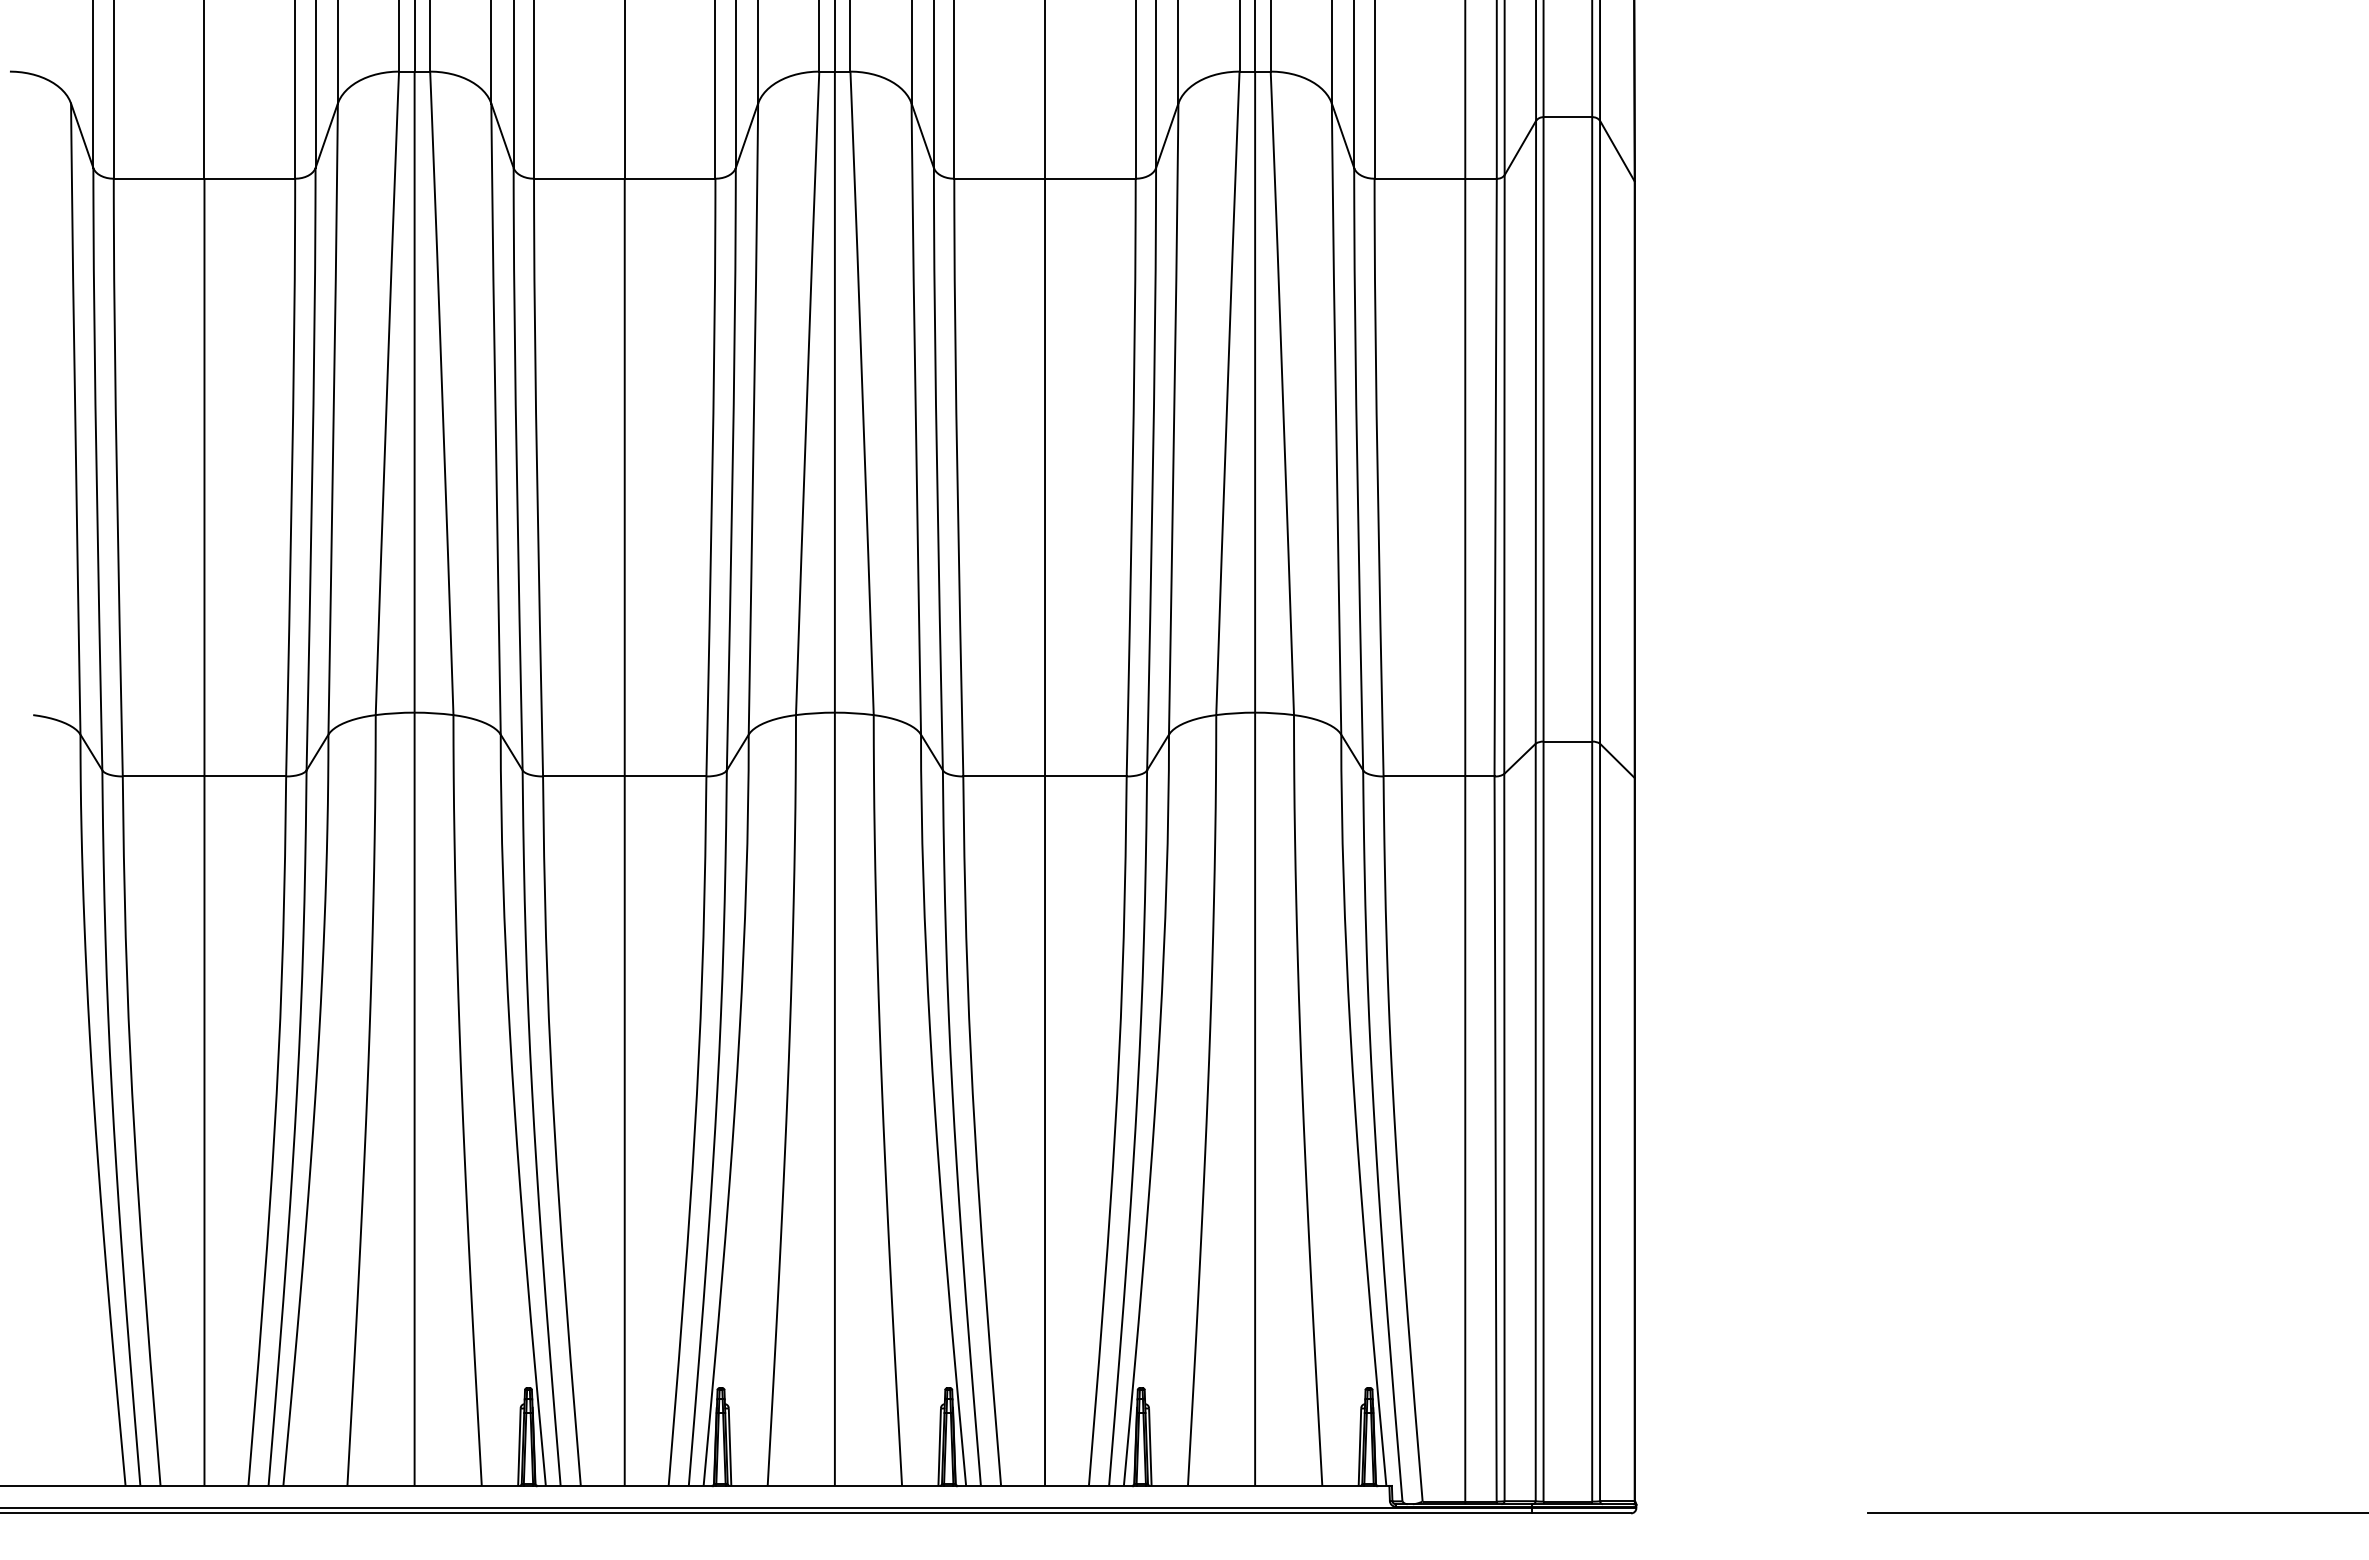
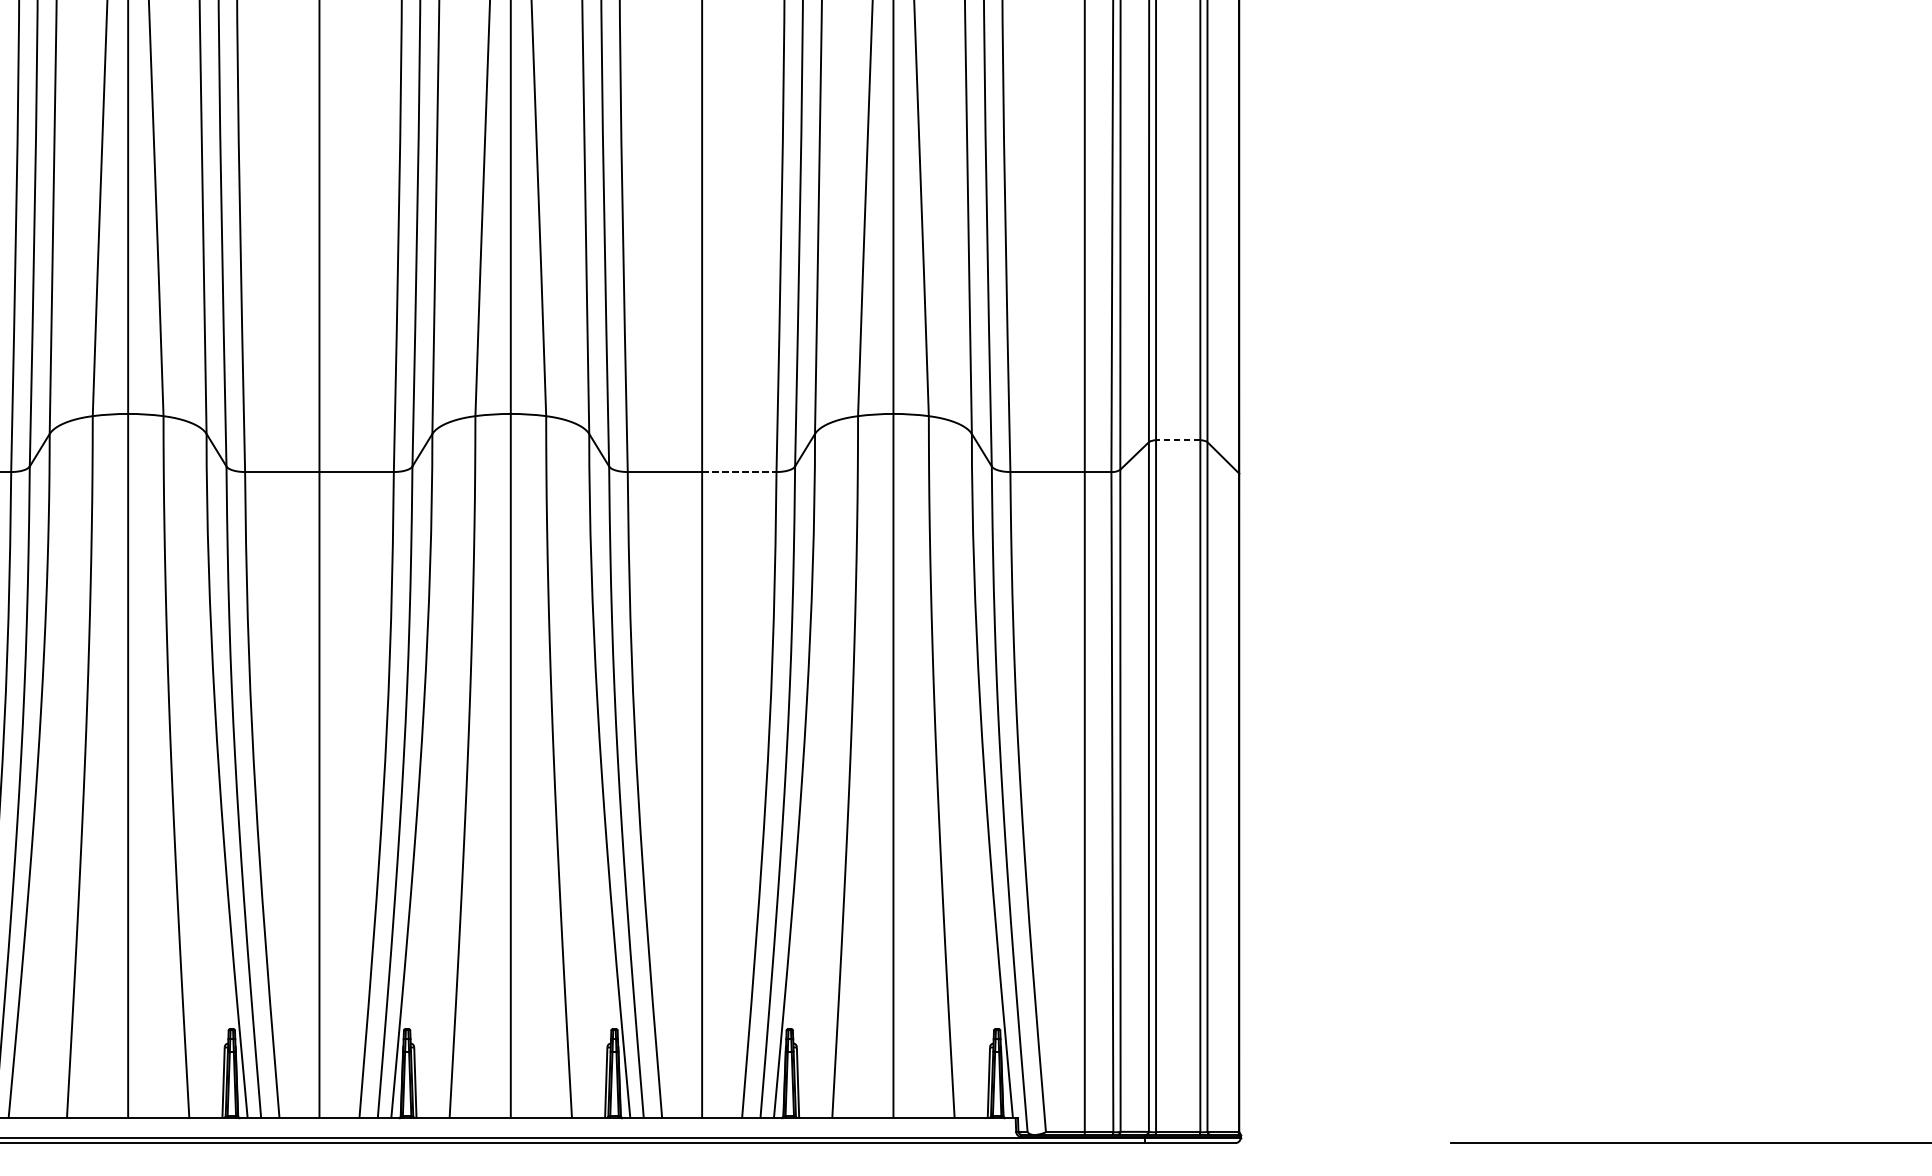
line: (1567, 741) -> (1177, 440), solid -> dashed
line: (1085, 776) -> (739, 472), solid -> dashed

